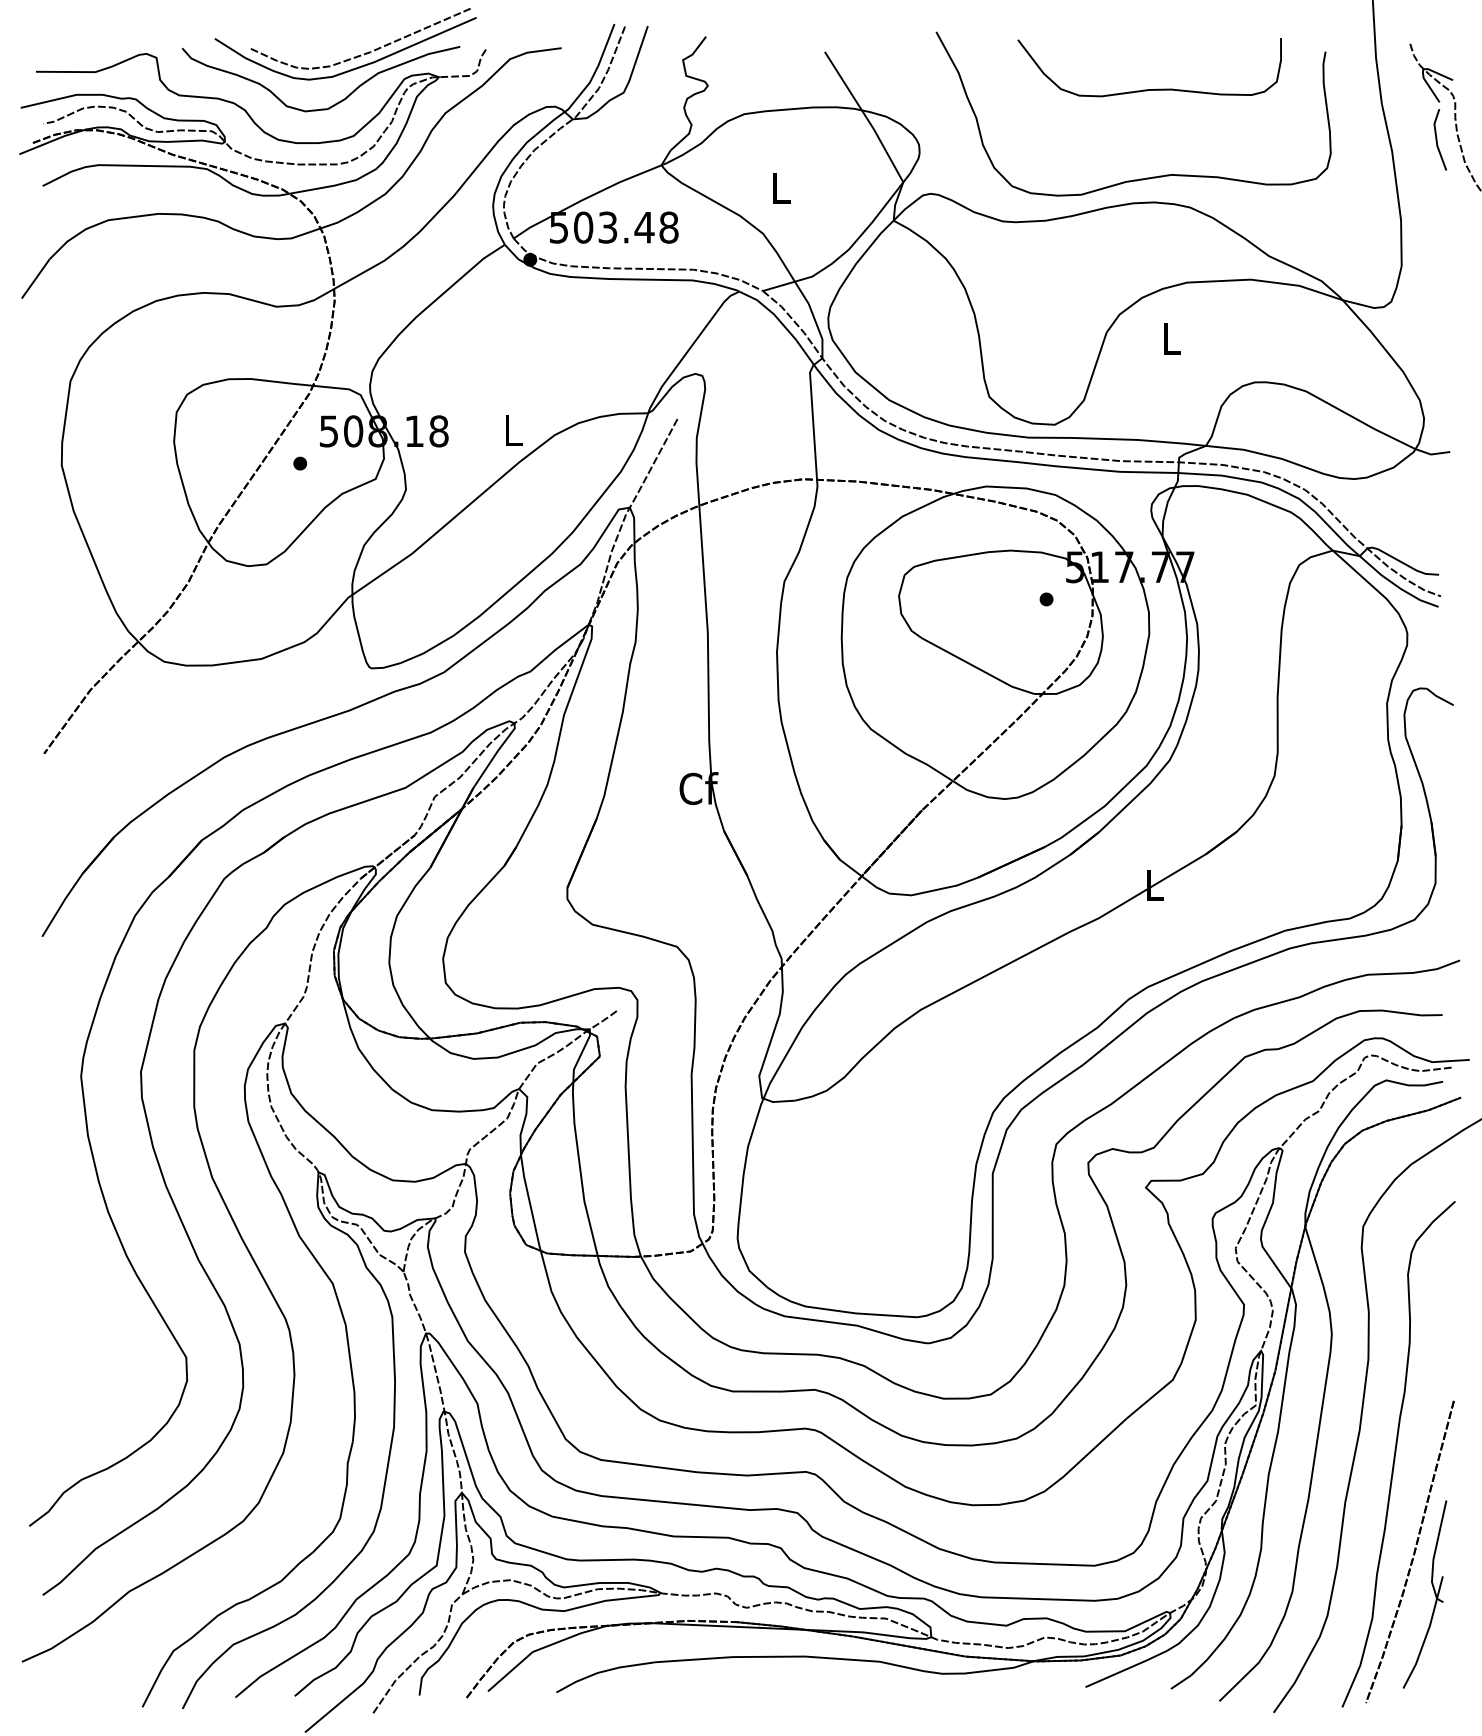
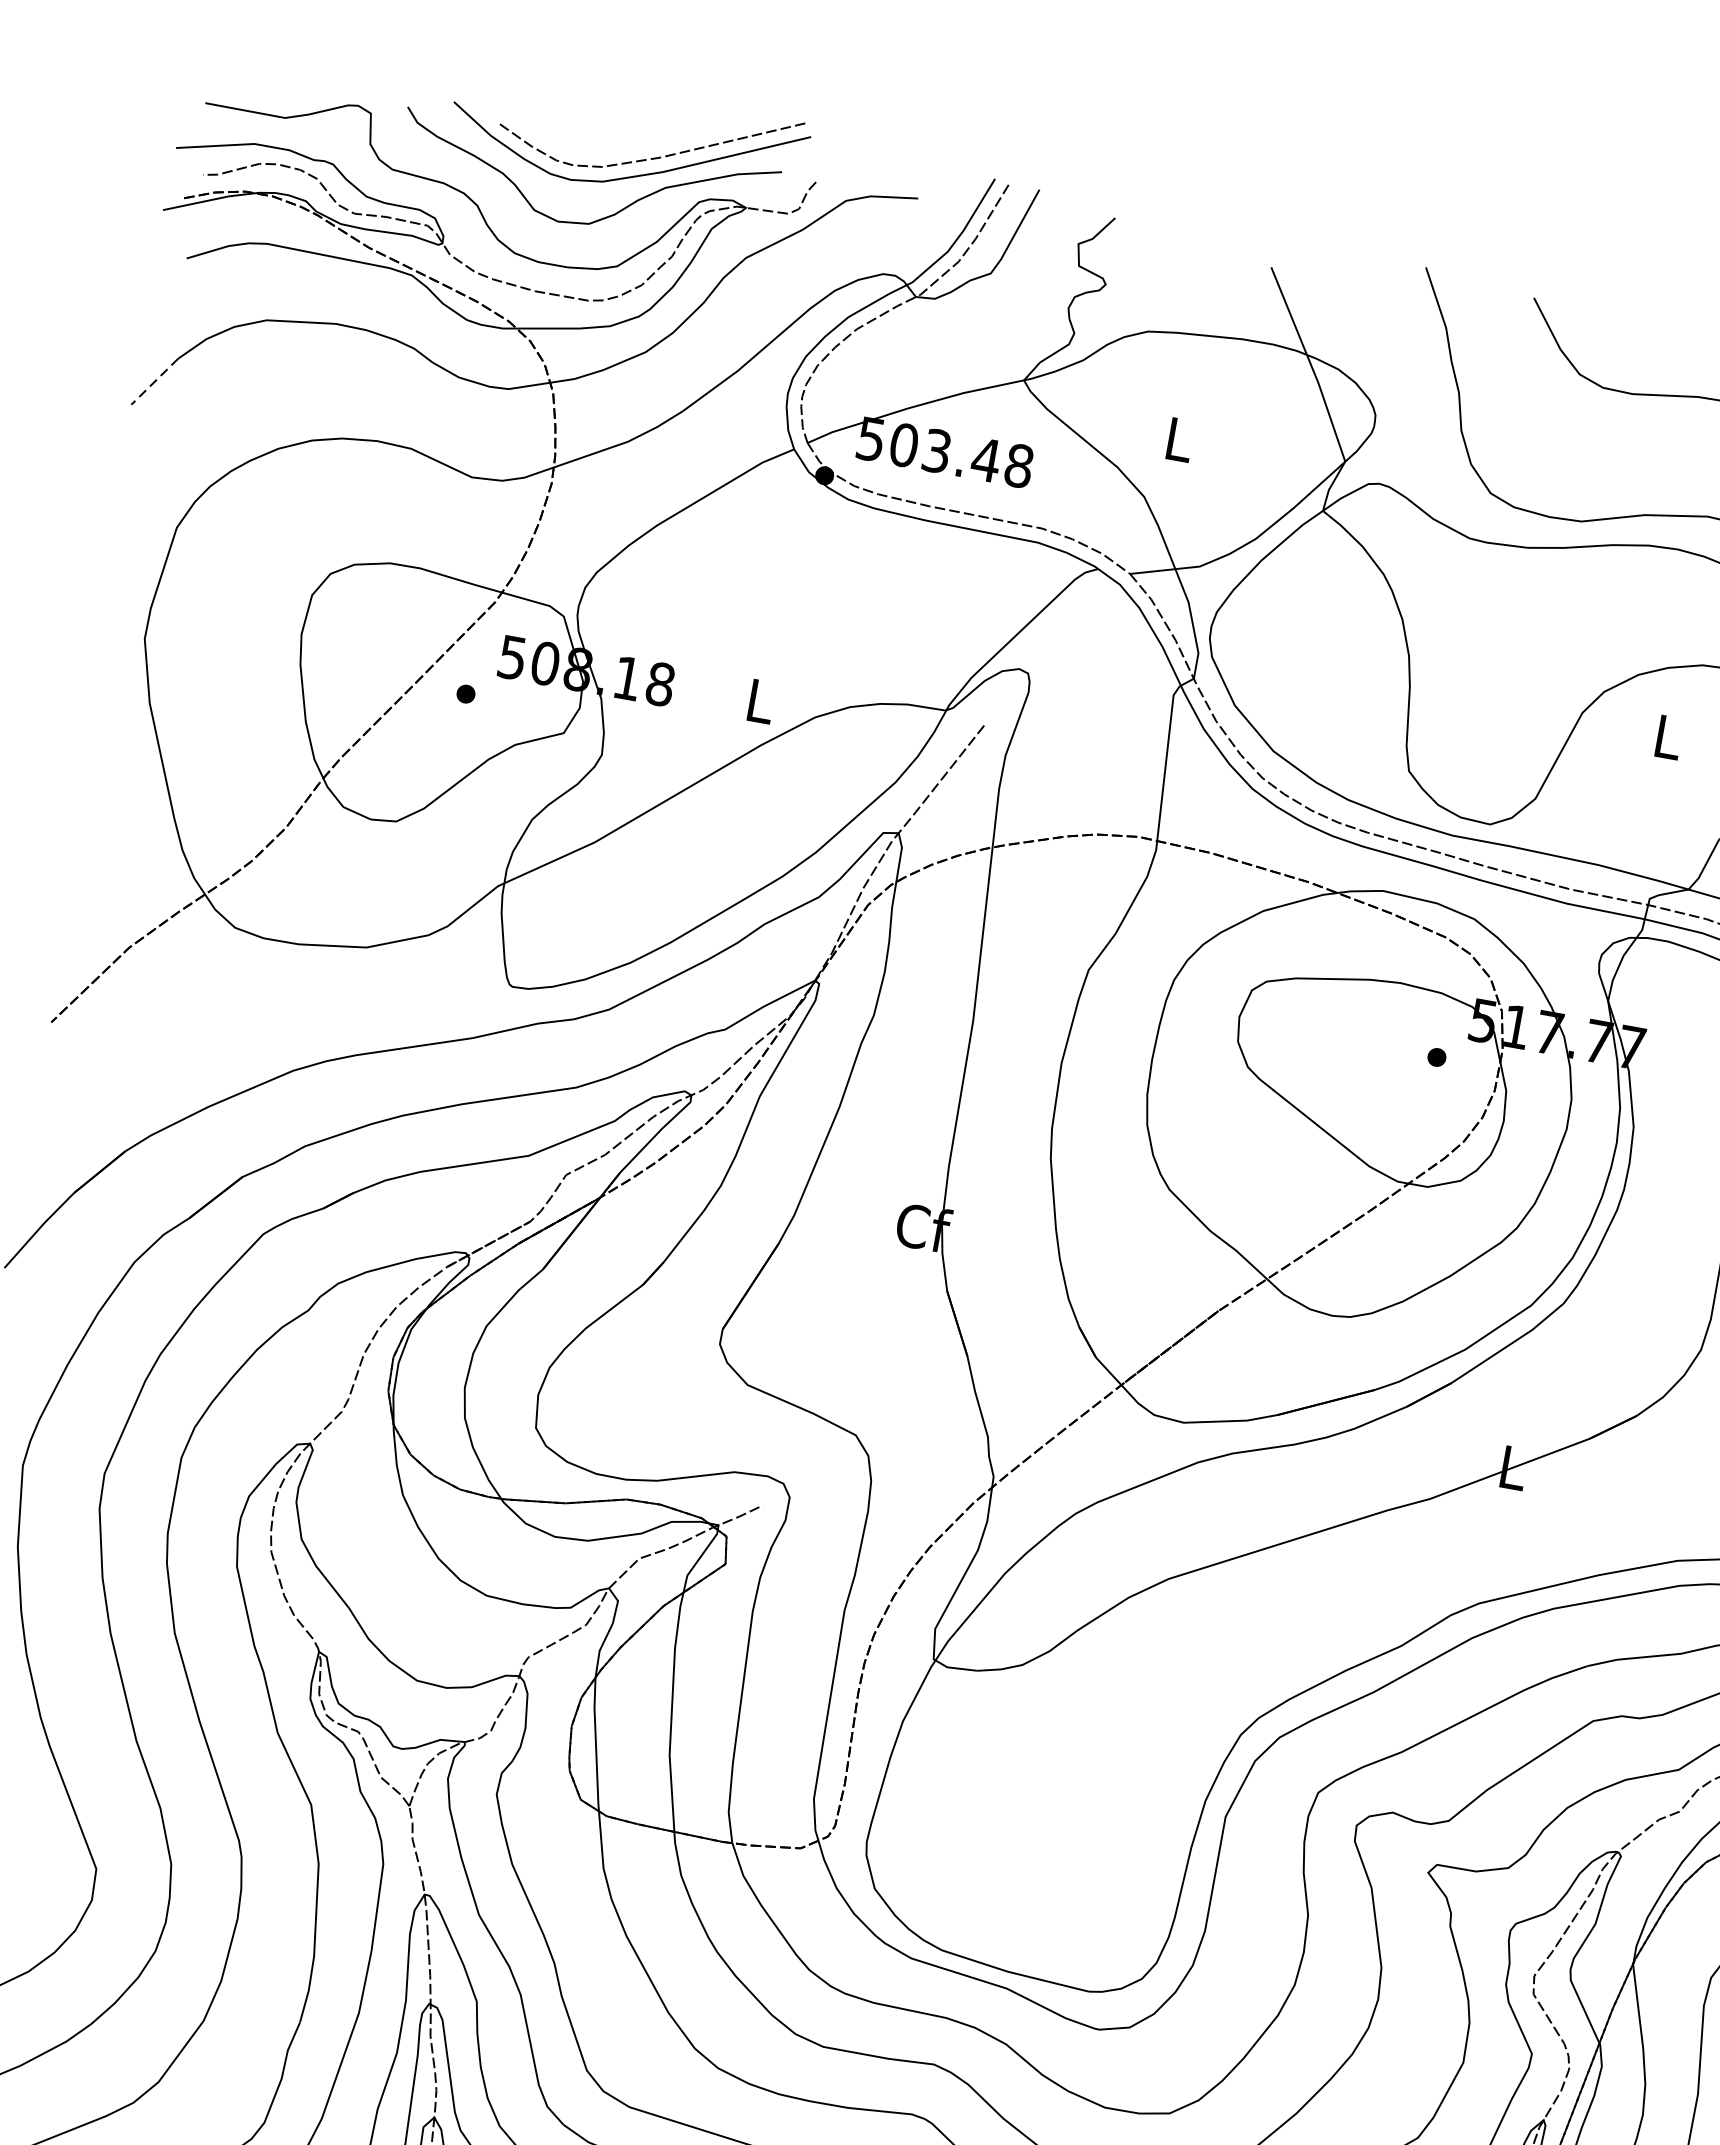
line: (35, 279) -> (154, 382), solid -> dashed

